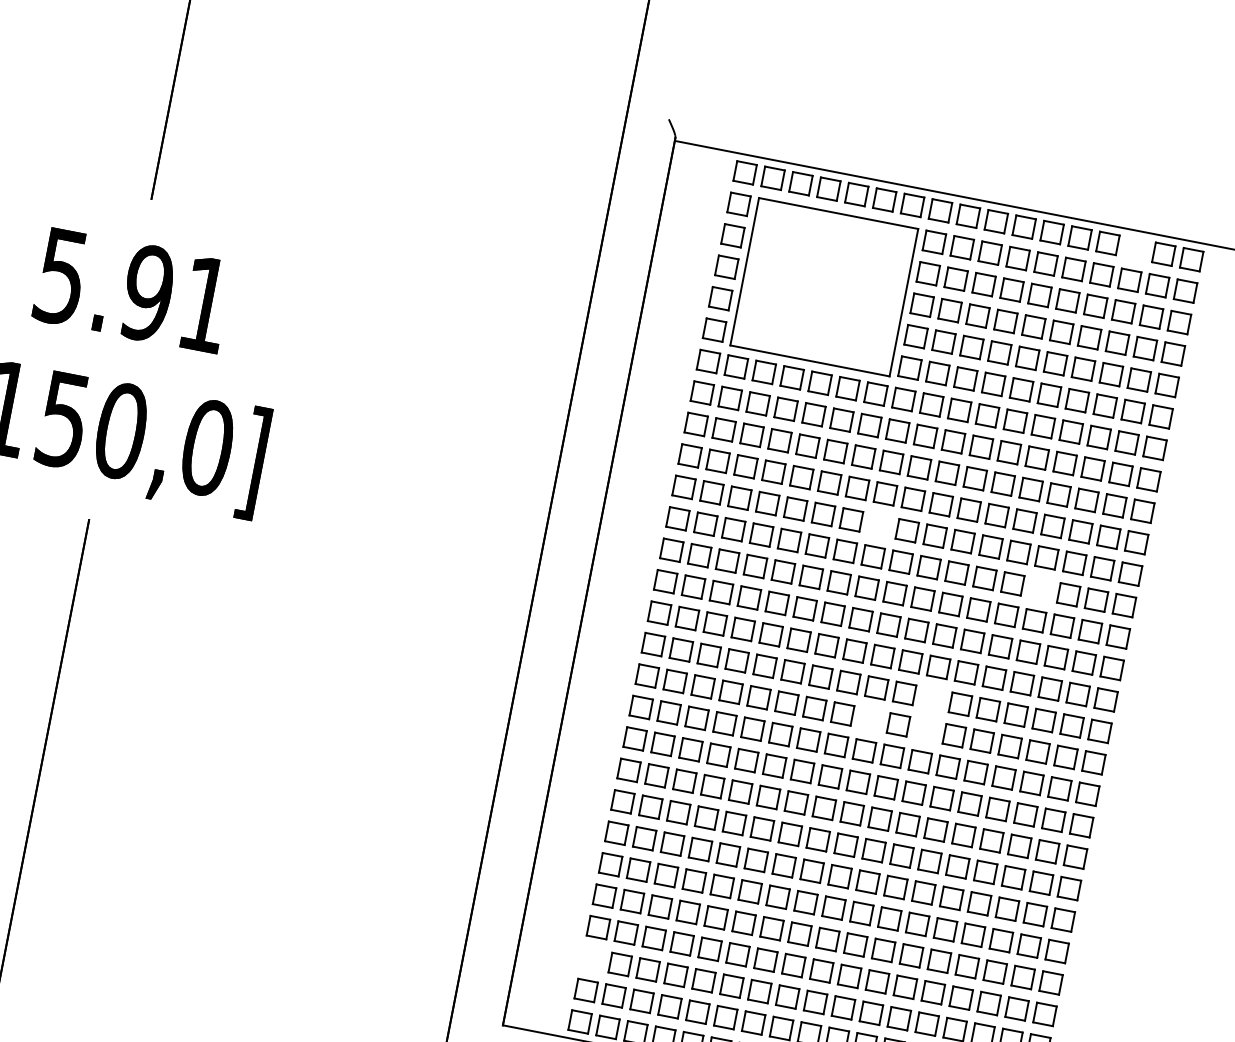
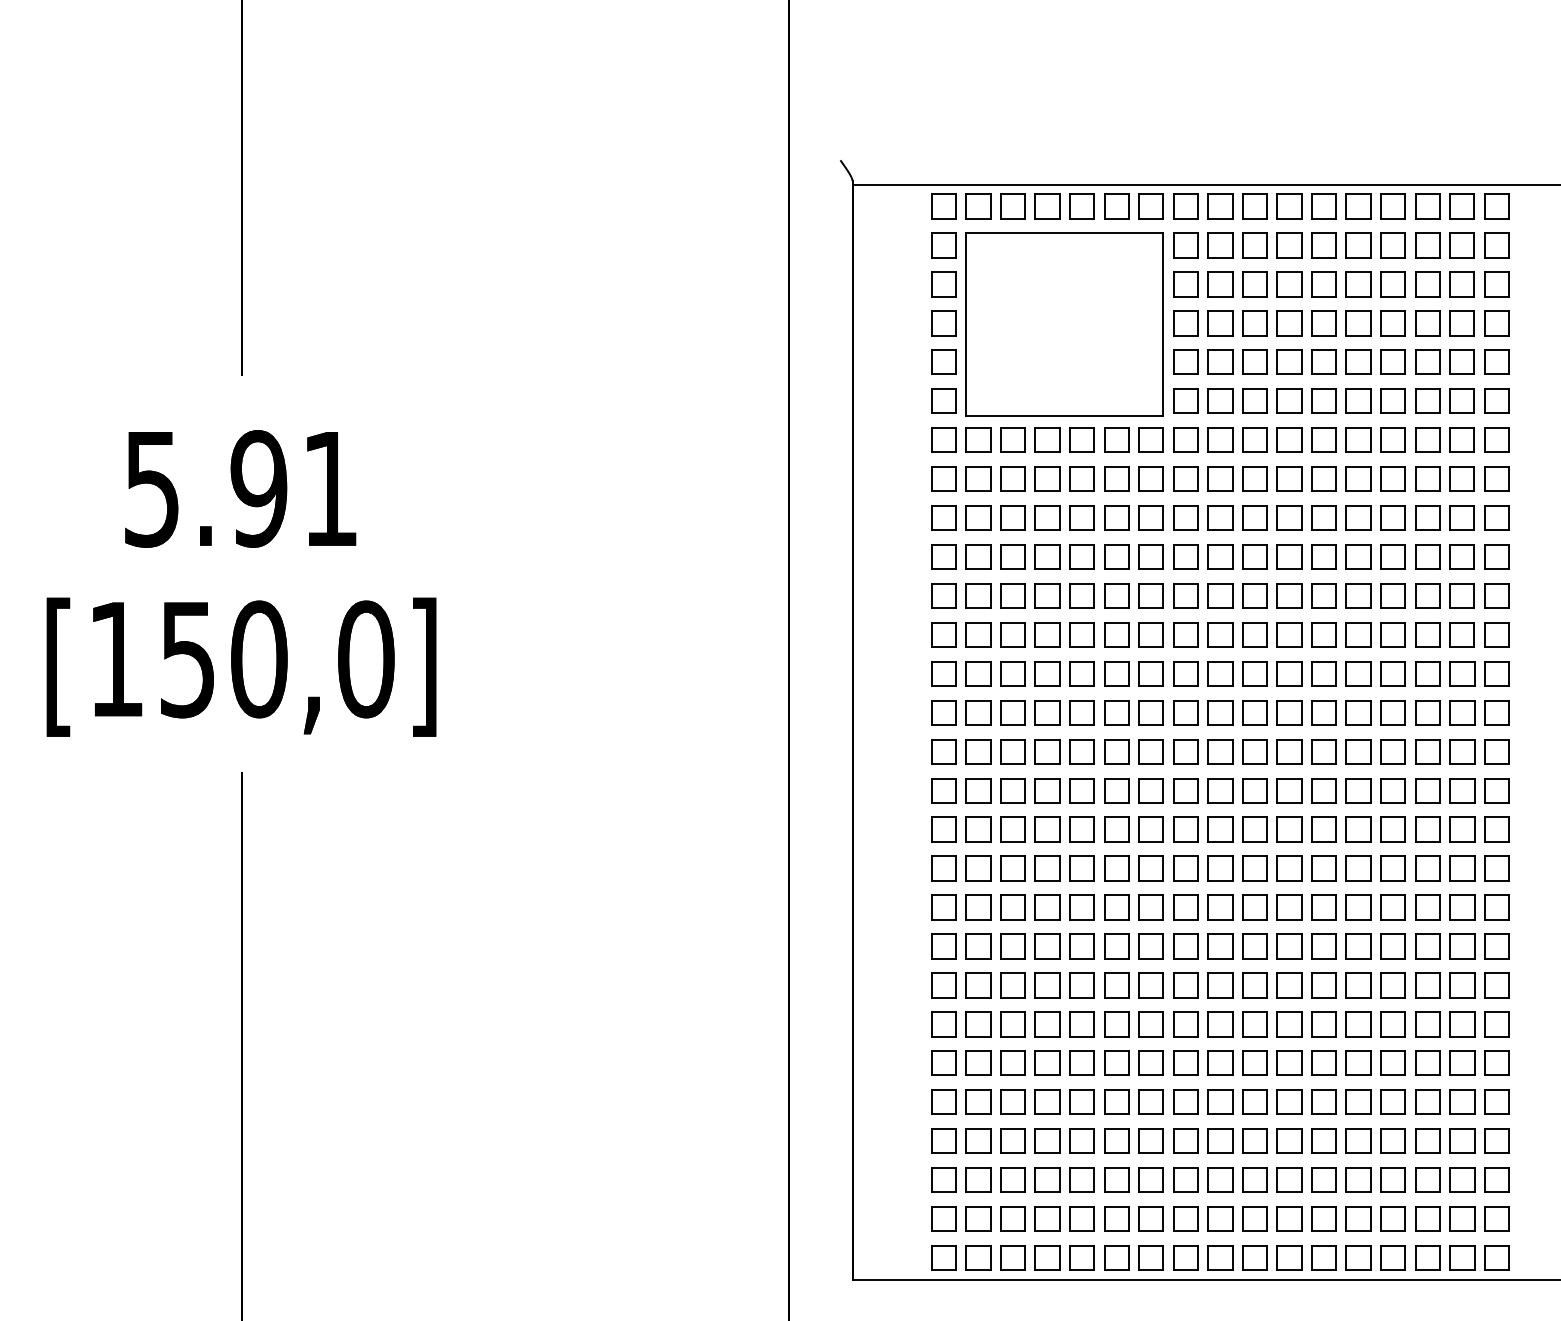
part: (1135, 248) -> (1427, 206), added
part: (879, 524) -> (1185, 595), added
part: (1040, 588) -> (1392, 634), added
part: (932, 698) -> (1289, 790), added
part: (870, 719) -> (1220, 829), added
part: (926, 730) -> (1289, 829), added
part: (592, 958) -> (943, 1179), added

